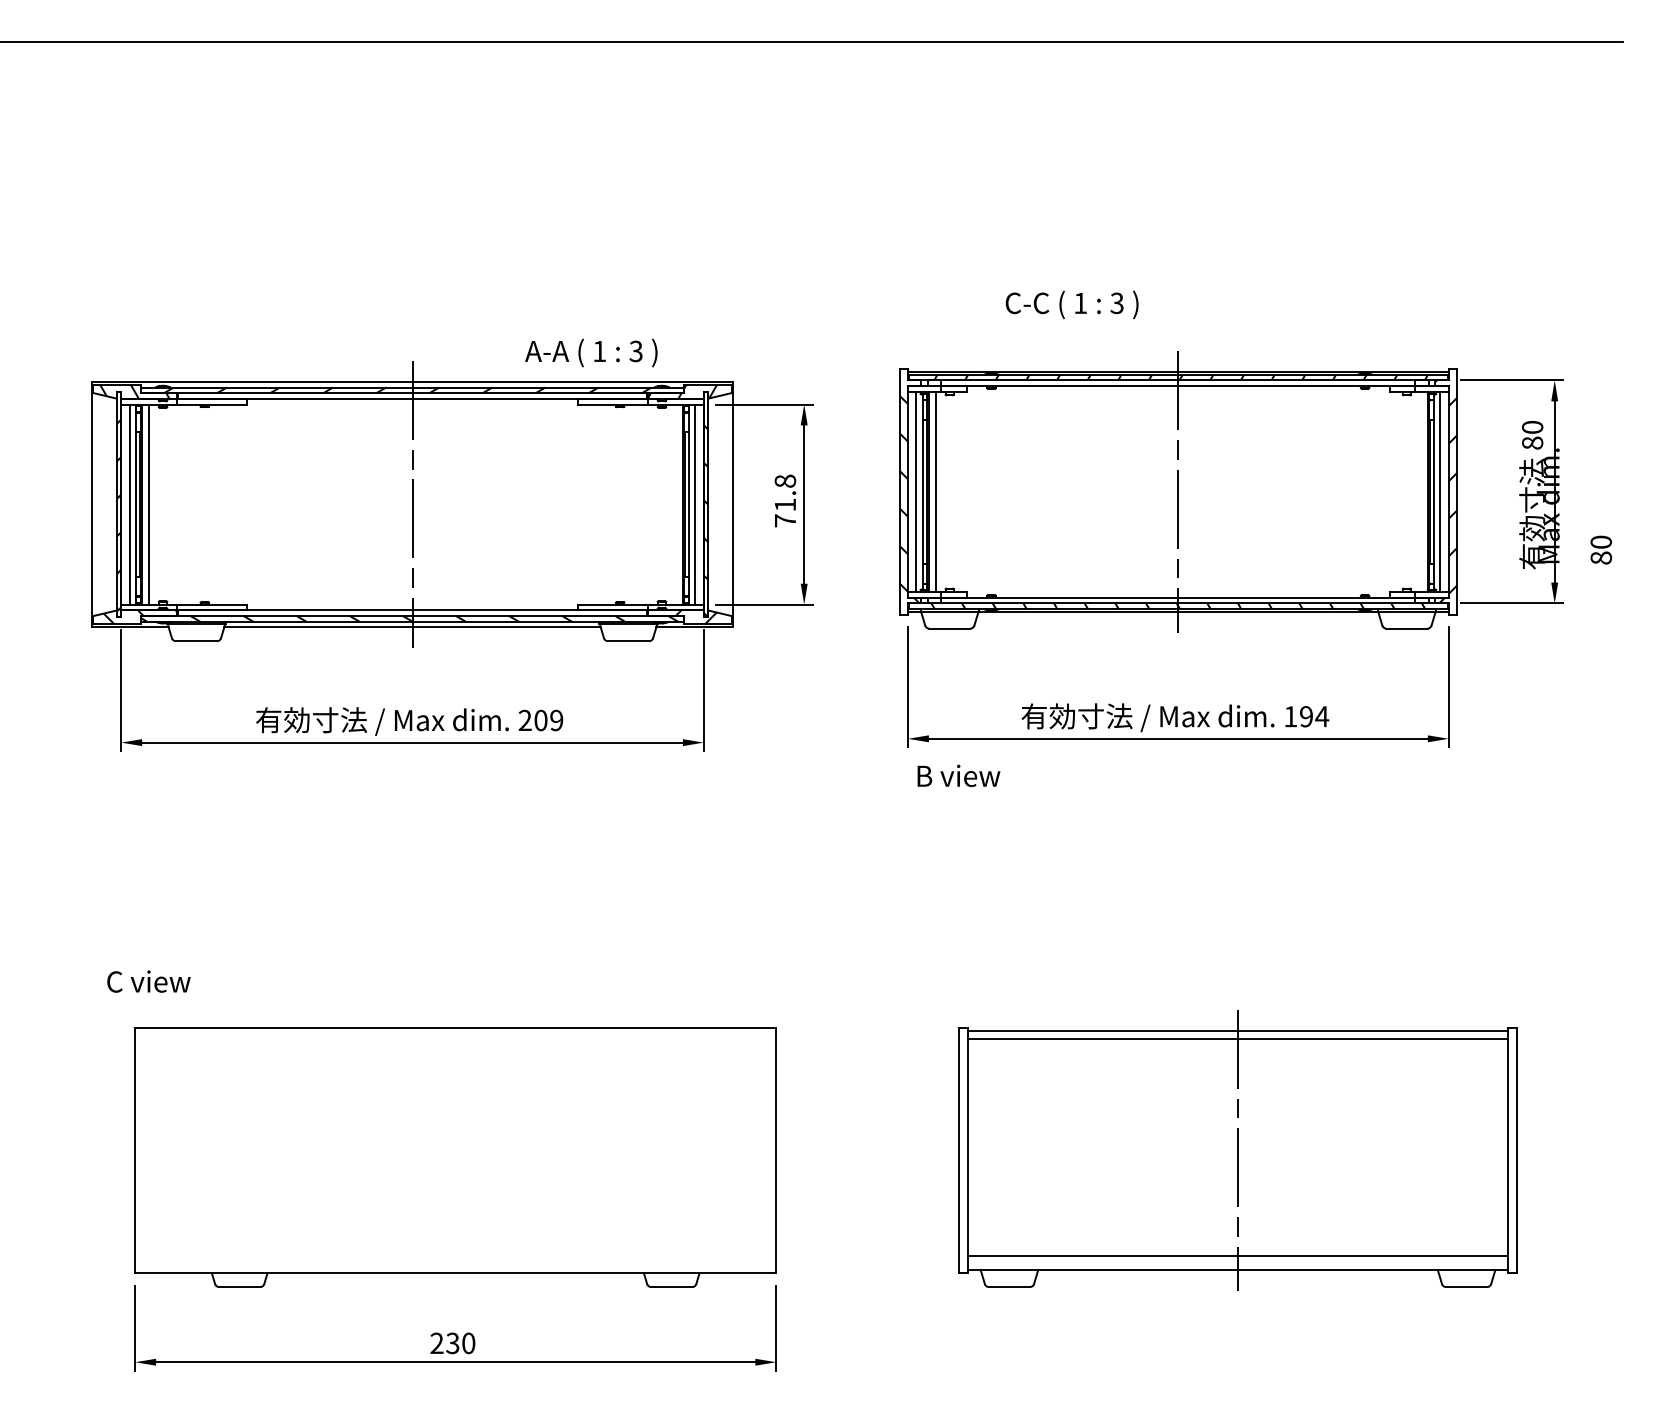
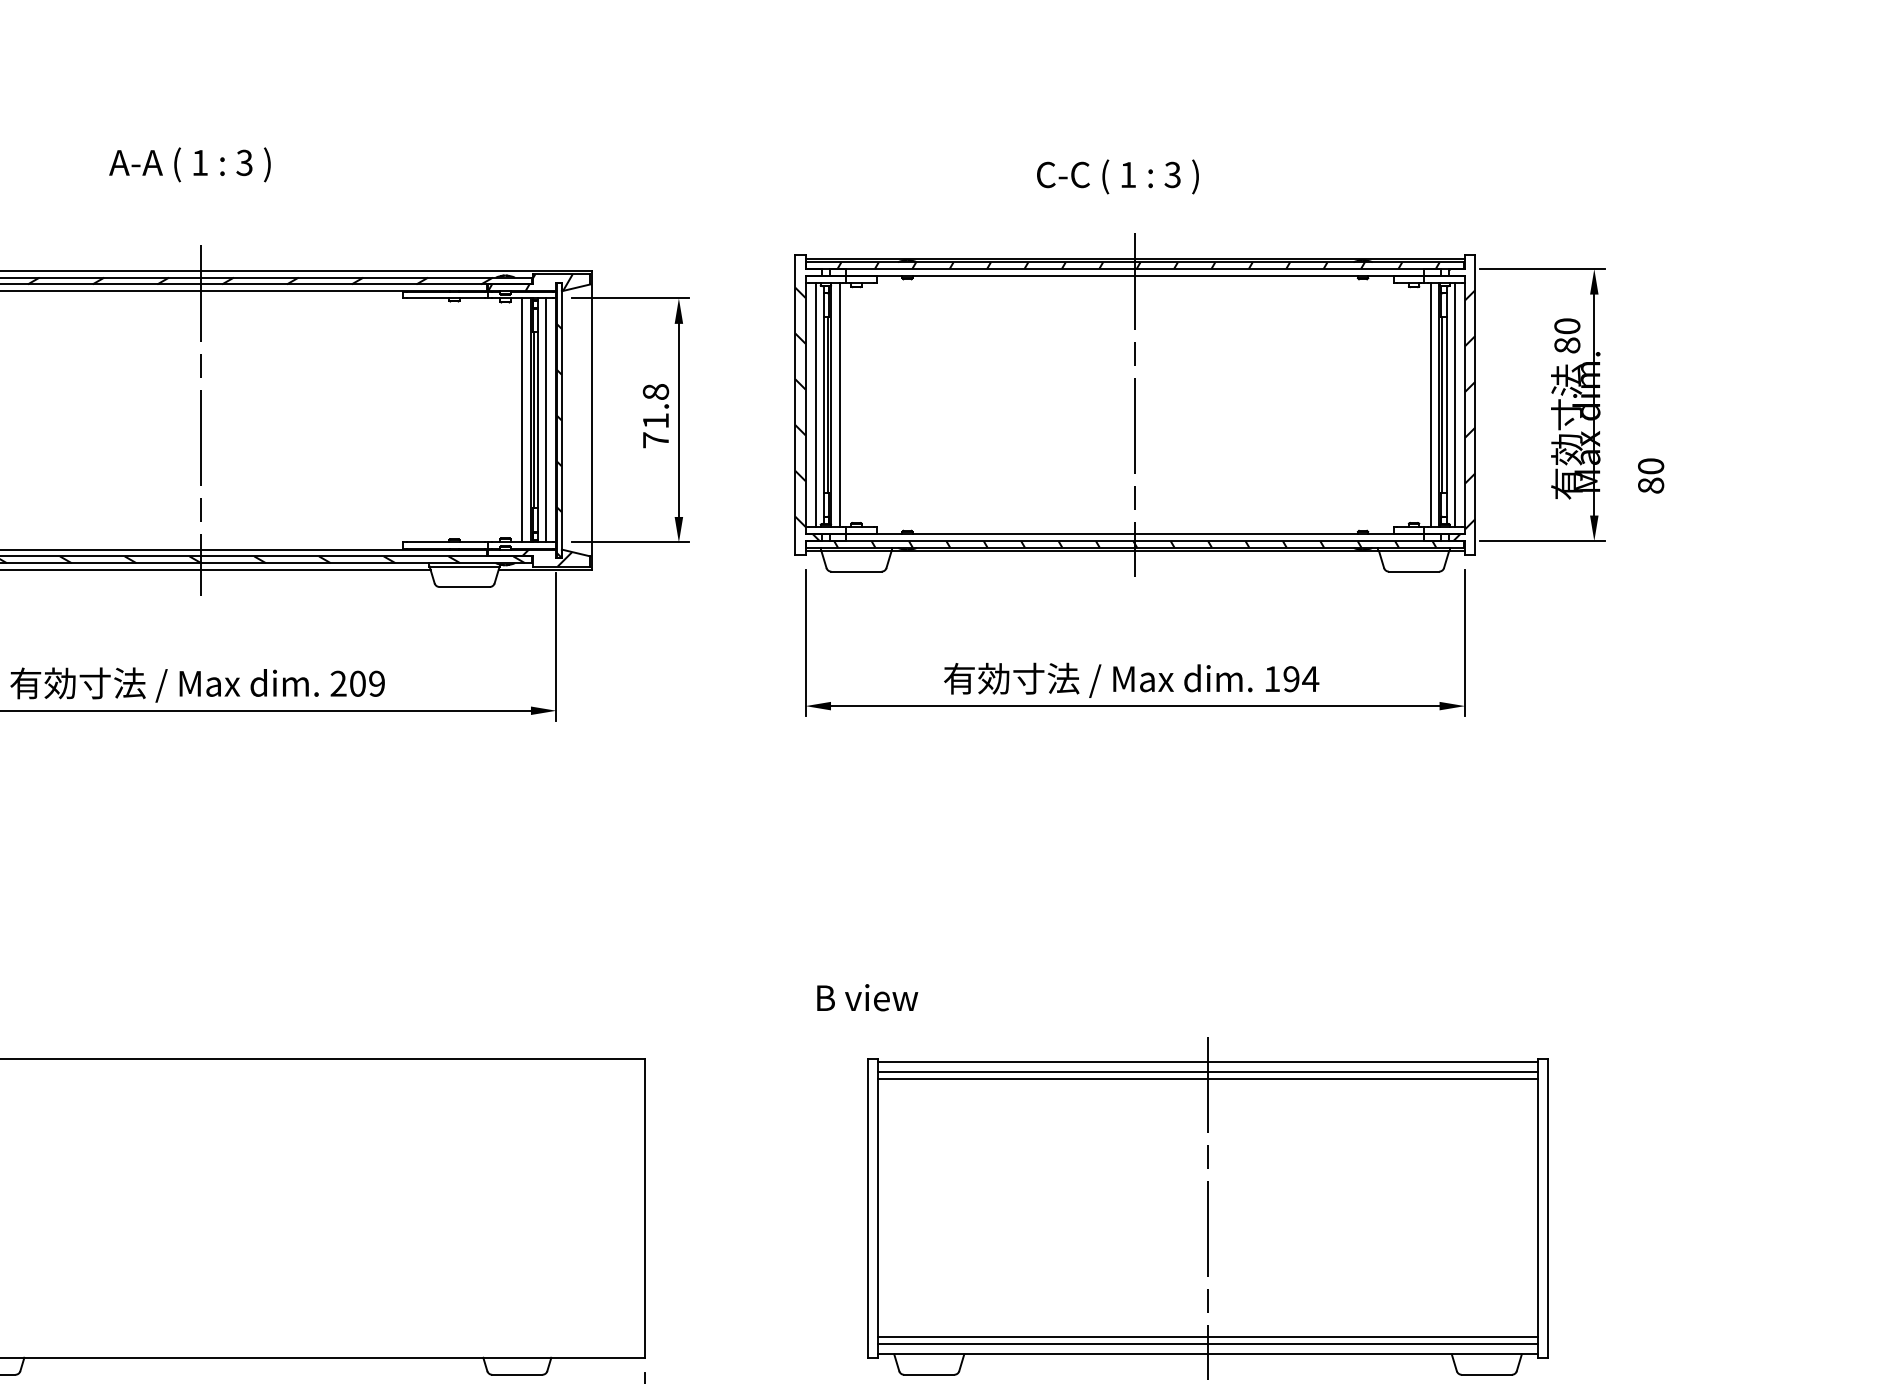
text: (1071, 304) -> (1117, 176), moved
text: (591, 352) -> (190, 164), moved
line: (1420, 491) -> (1430, 404), added
line: (675, 504) -> (521, 420), added
text: (958, 775) -> (867, 997), moved
line: (1237, 1044) -> (1207, 1078), added
line: (1237, 1261) -> (1207, 1343), added

